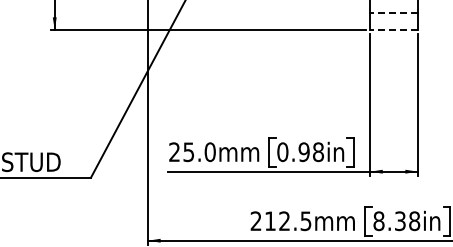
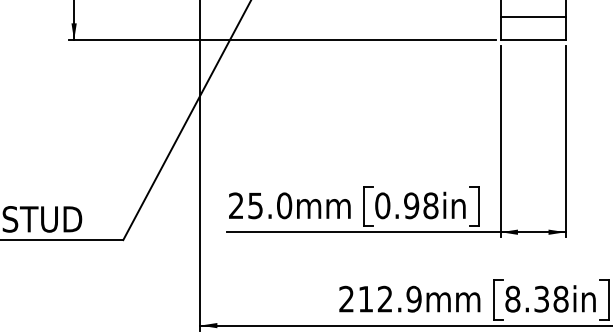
line: (394, 12) -> (533, 16), dashed -> solid
line: (394, 30) -> (533, 41), dashed -> solid
text: (305, 220) -> (413, 298), 212.5mm -> 212.9mm

